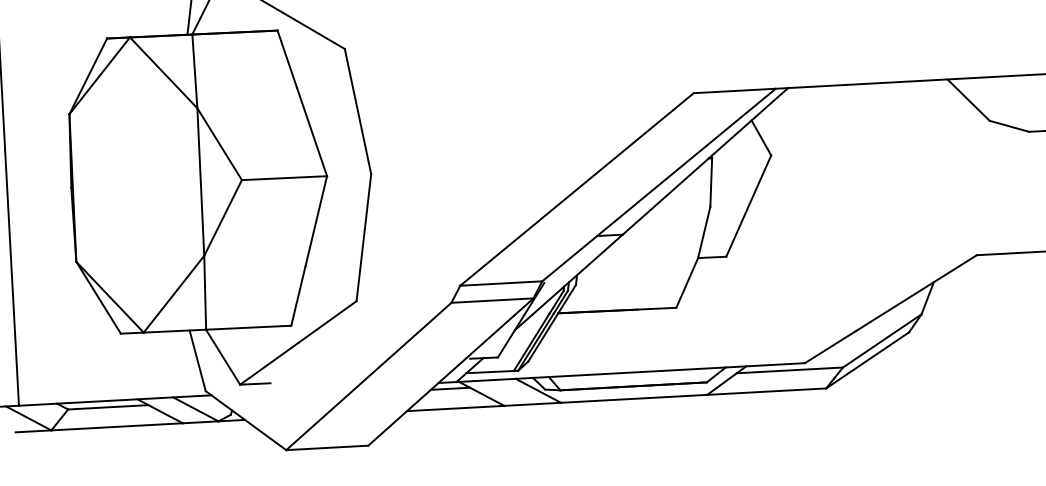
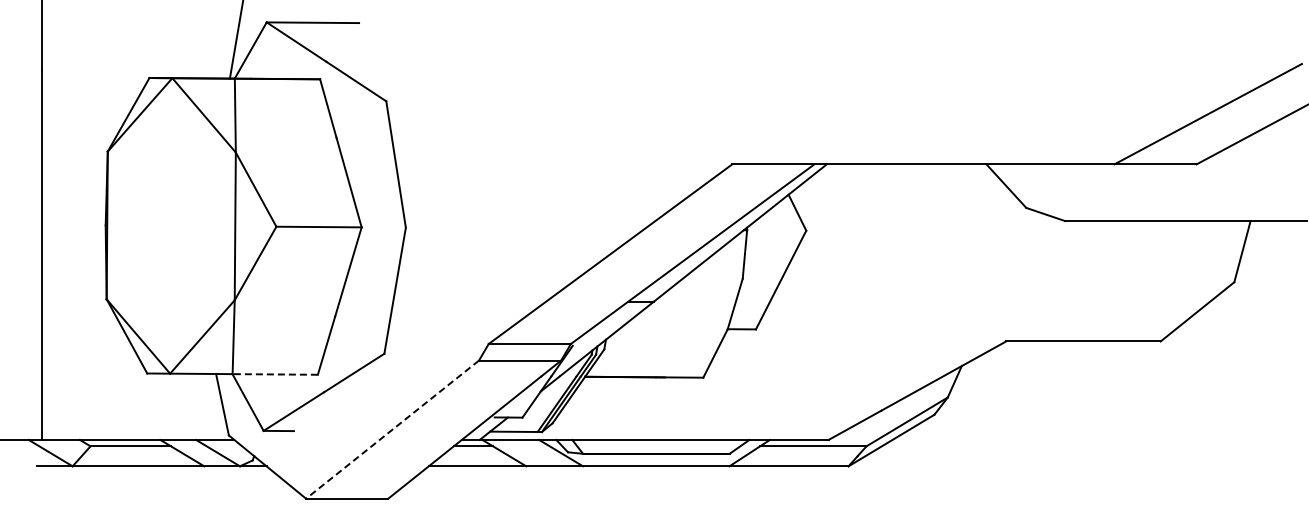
line: (248, 327) -> (275, 374), solid -> dashed
line: (368, 376) -> (392, 429), solid -> dashed

